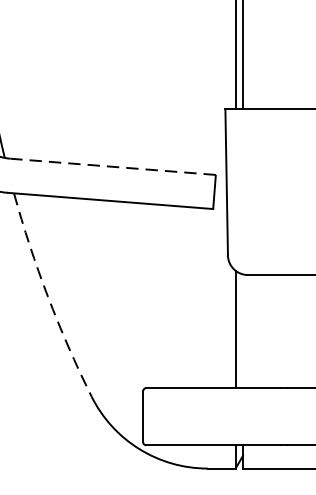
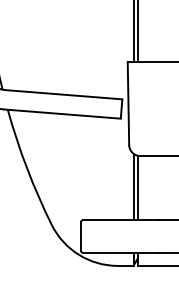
line: (112, 166) -> (63, 94), dashed -> solid
arc: (48, 296) -> (27, 168), dashed -> solid
line: (242, 330) -> (137, 187), added

